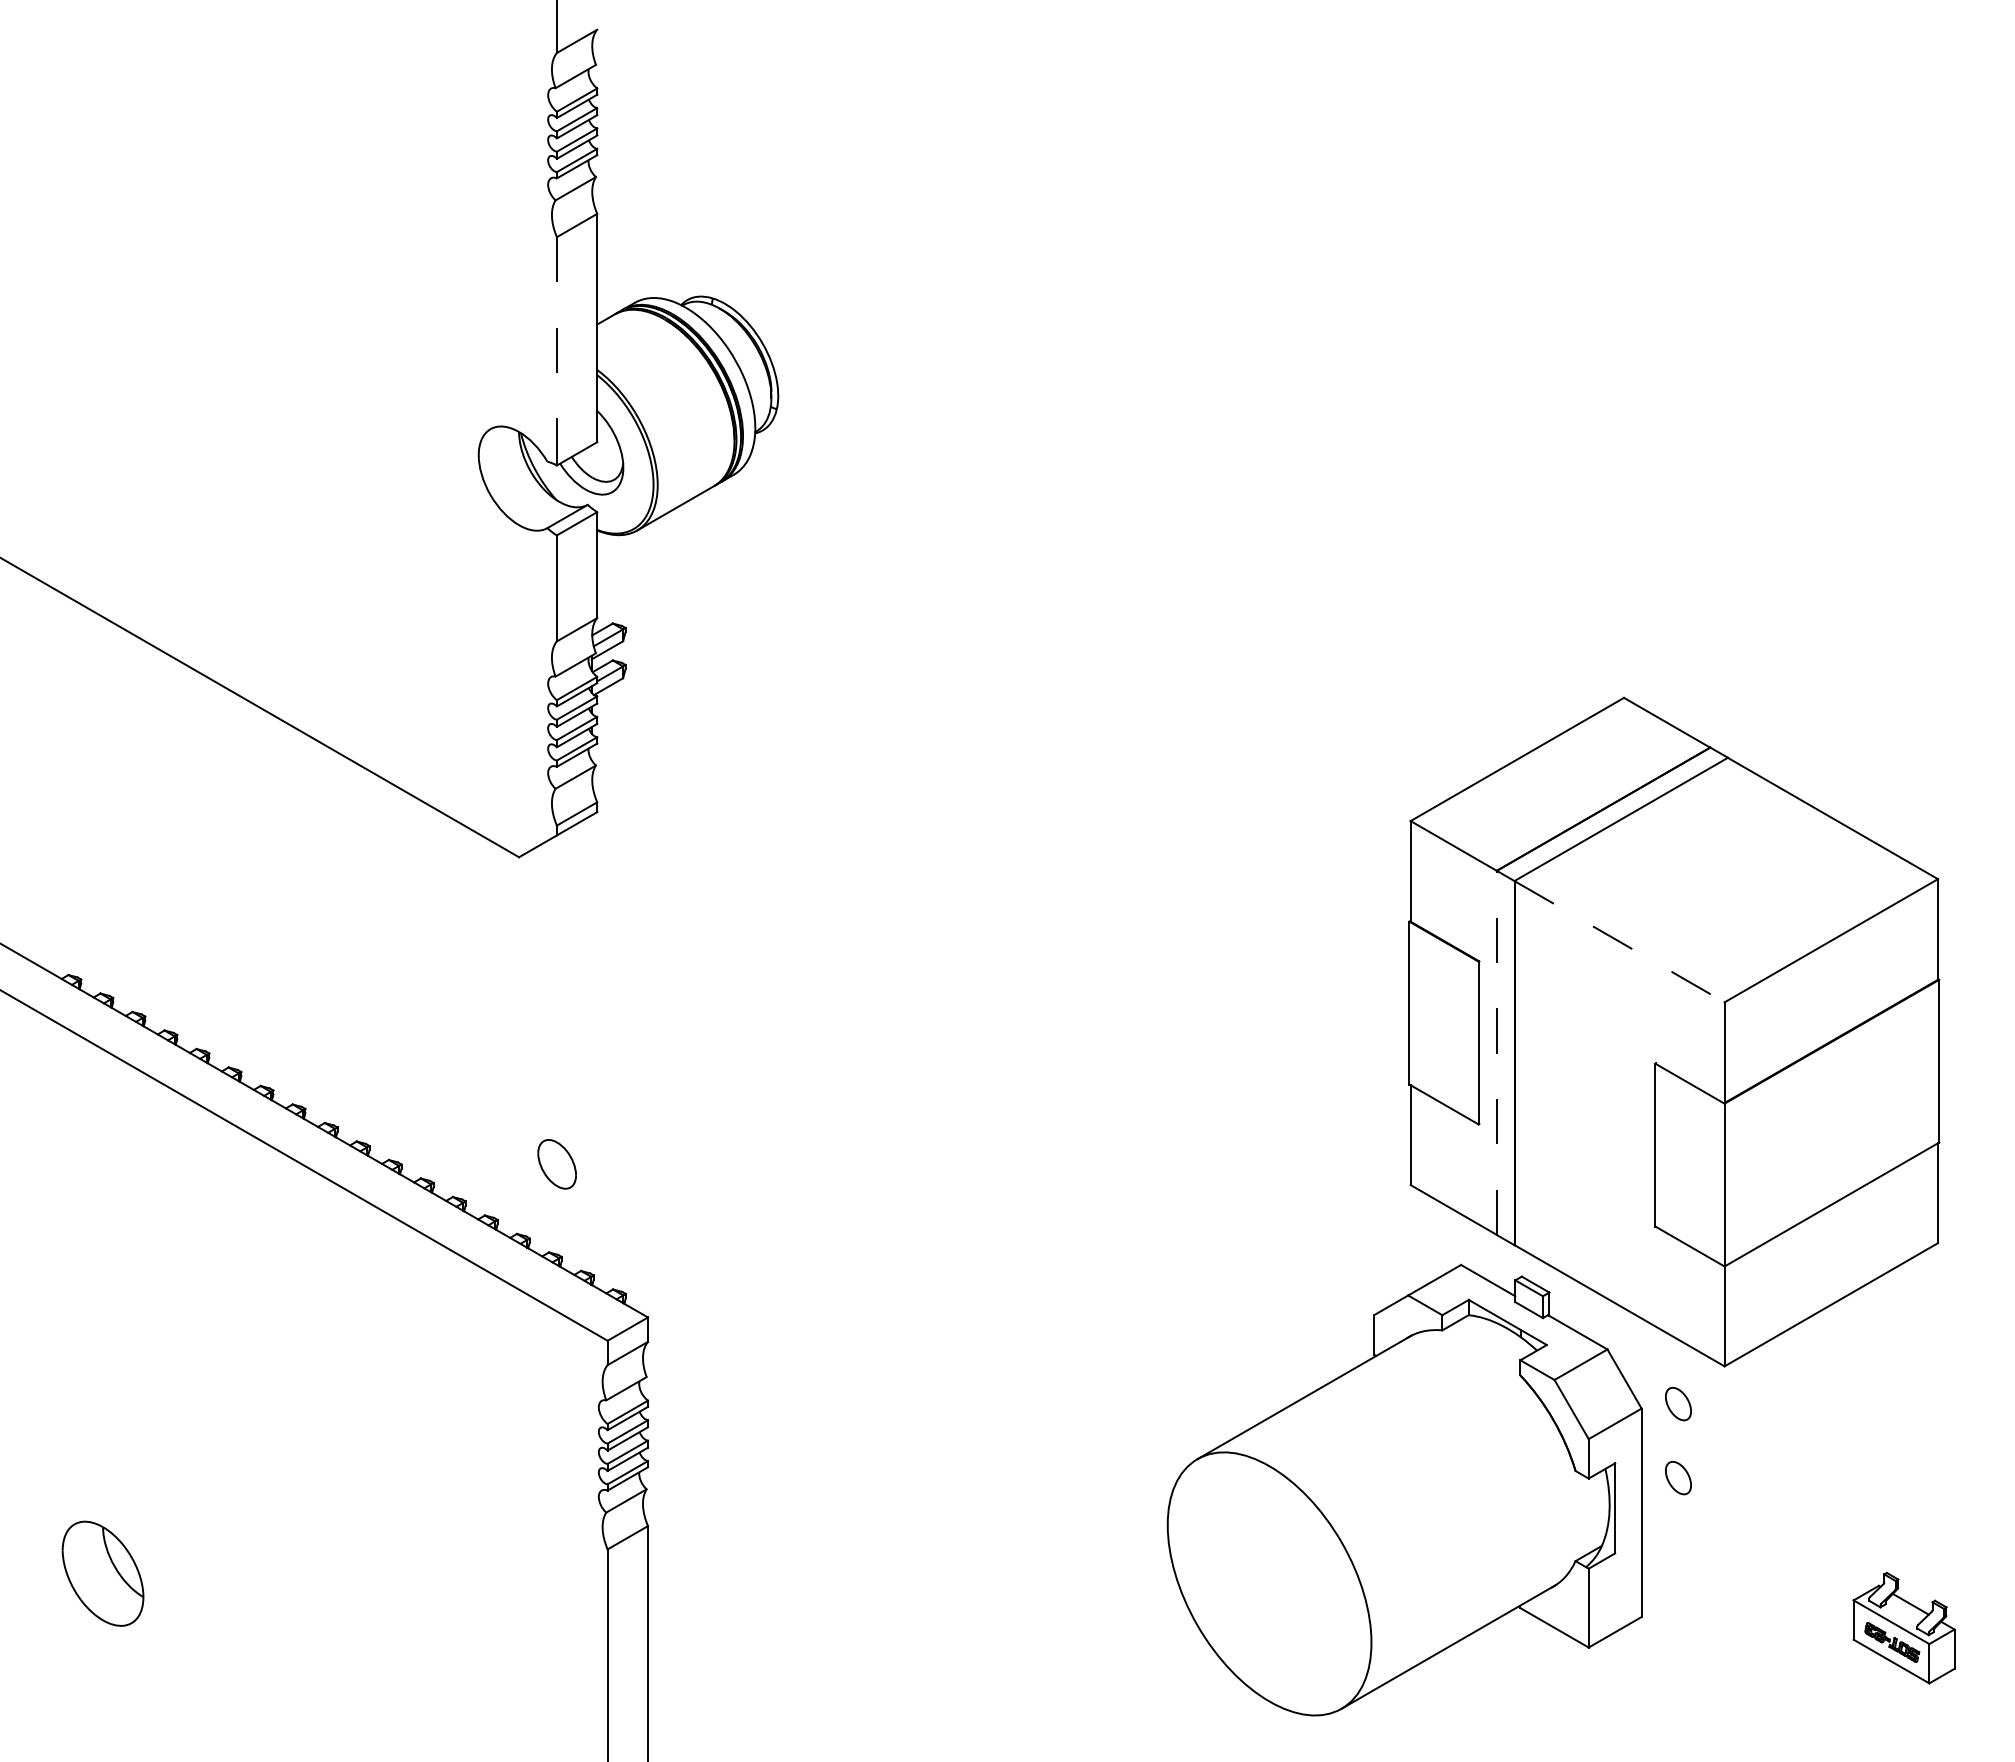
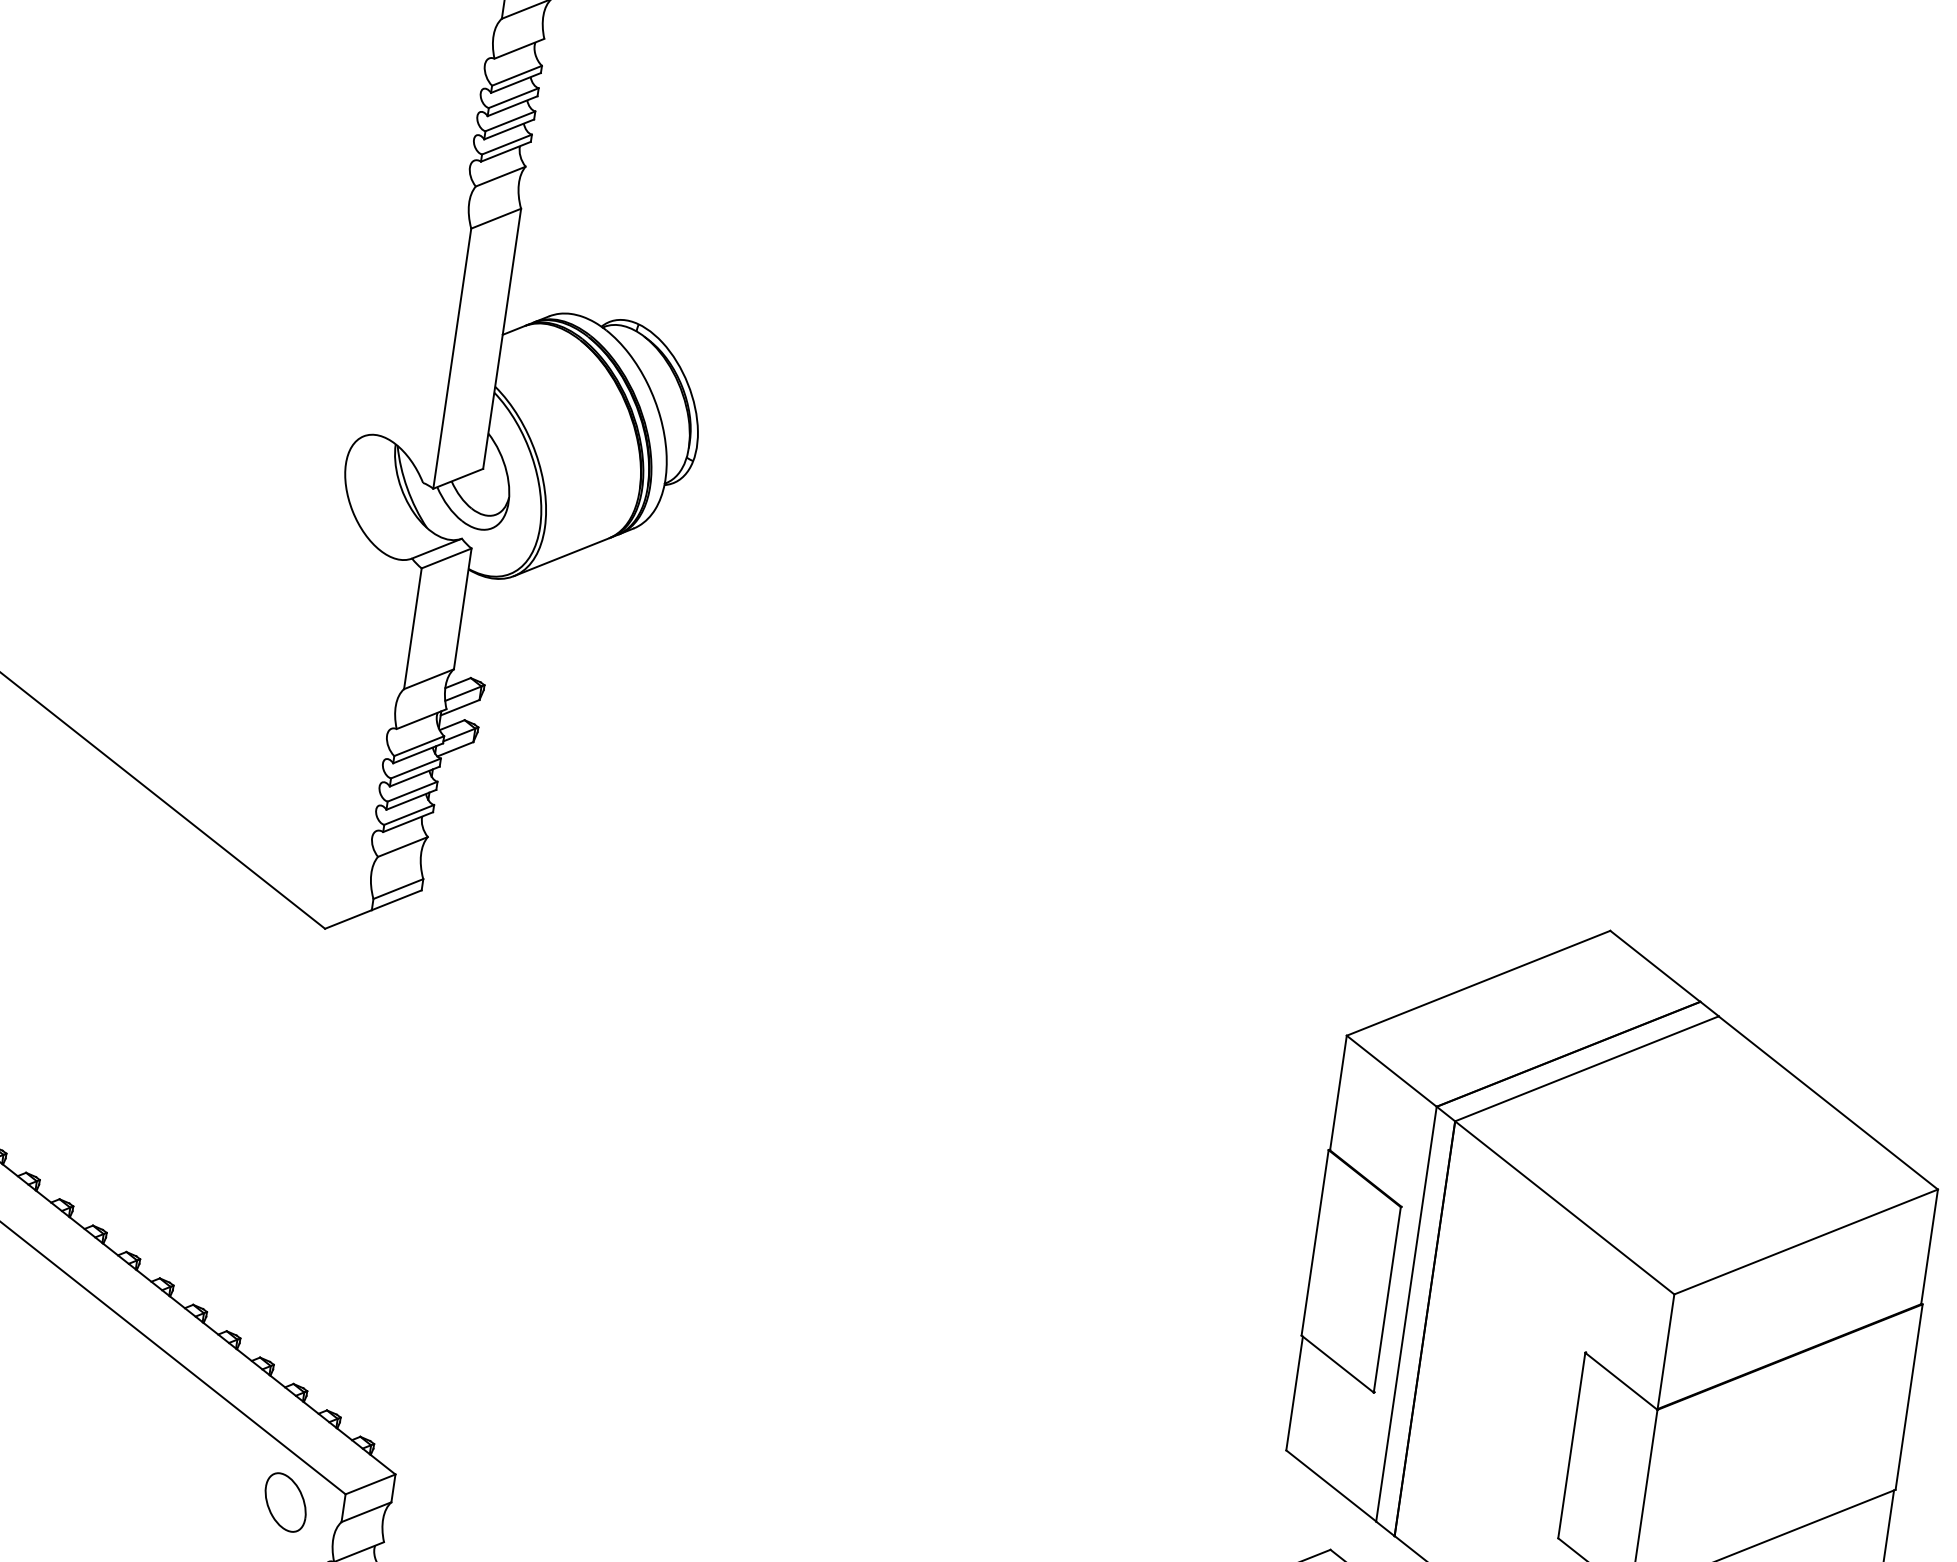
line: (556, 351) -> (451, 358), dashed -> solid
line: (1620, 941) -> (1565, 1207), dashed -> solid
line: (1496, 1052) -> (1406, 1313), dashed -> solid
part: (556, 1164) -> (284, 1502), moved

